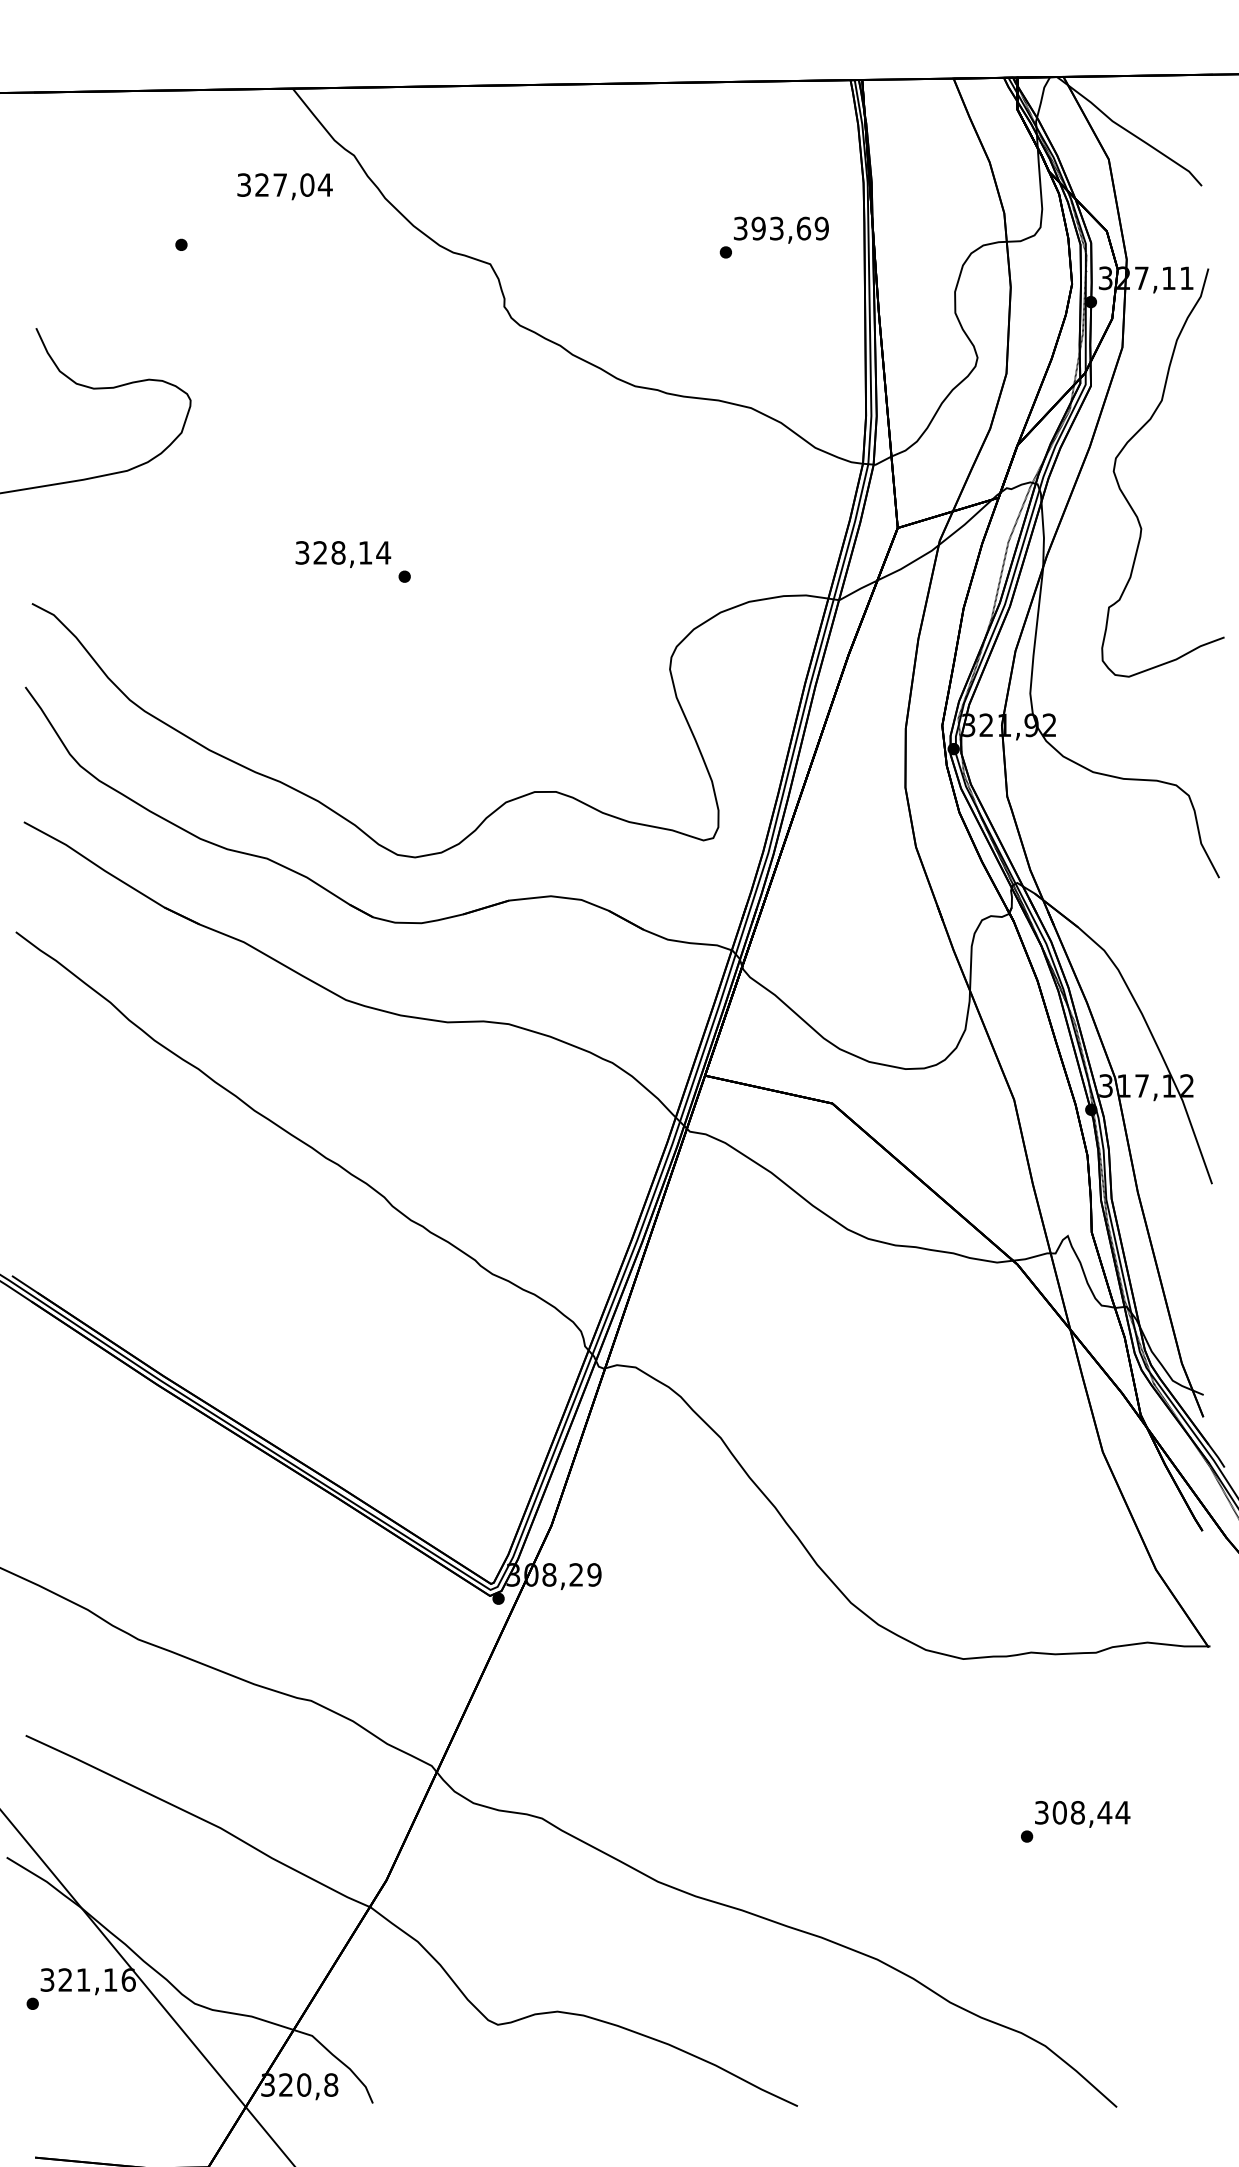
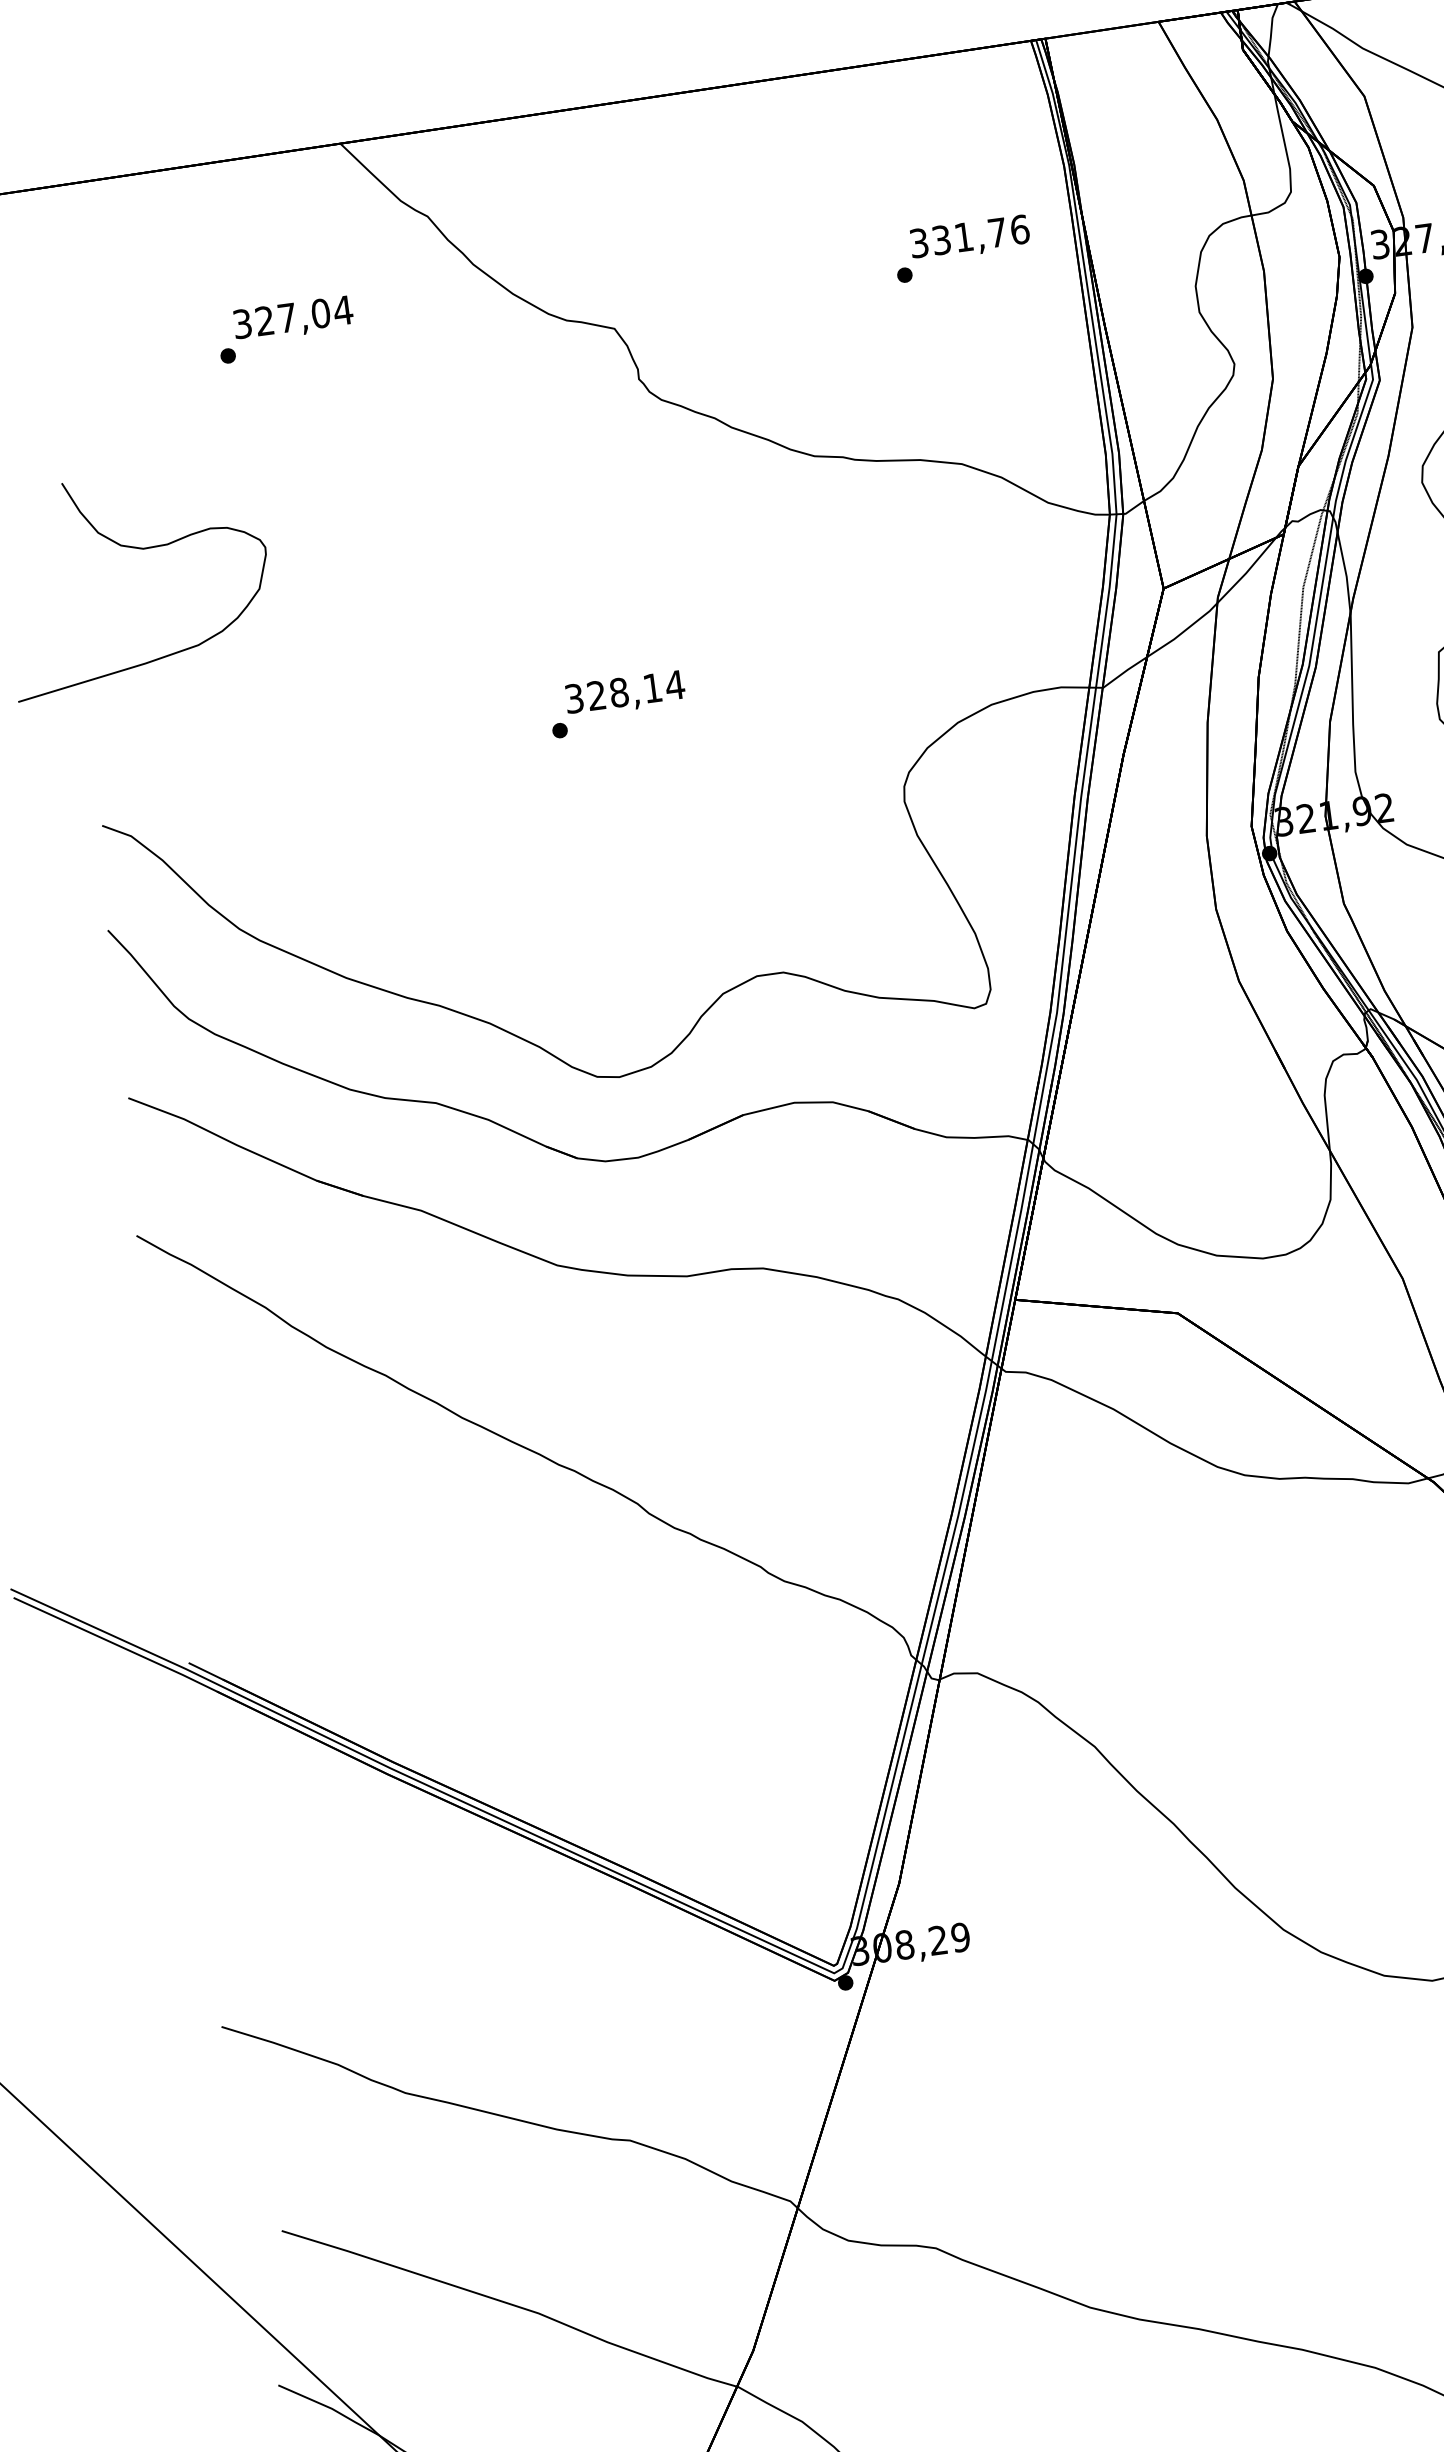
text: (284, 186) -> (292, 319), moved
text: (790, 228) -> (981, 234), 393,69 -> 331,76
text: (343, 554) -> (625, 693), moved

